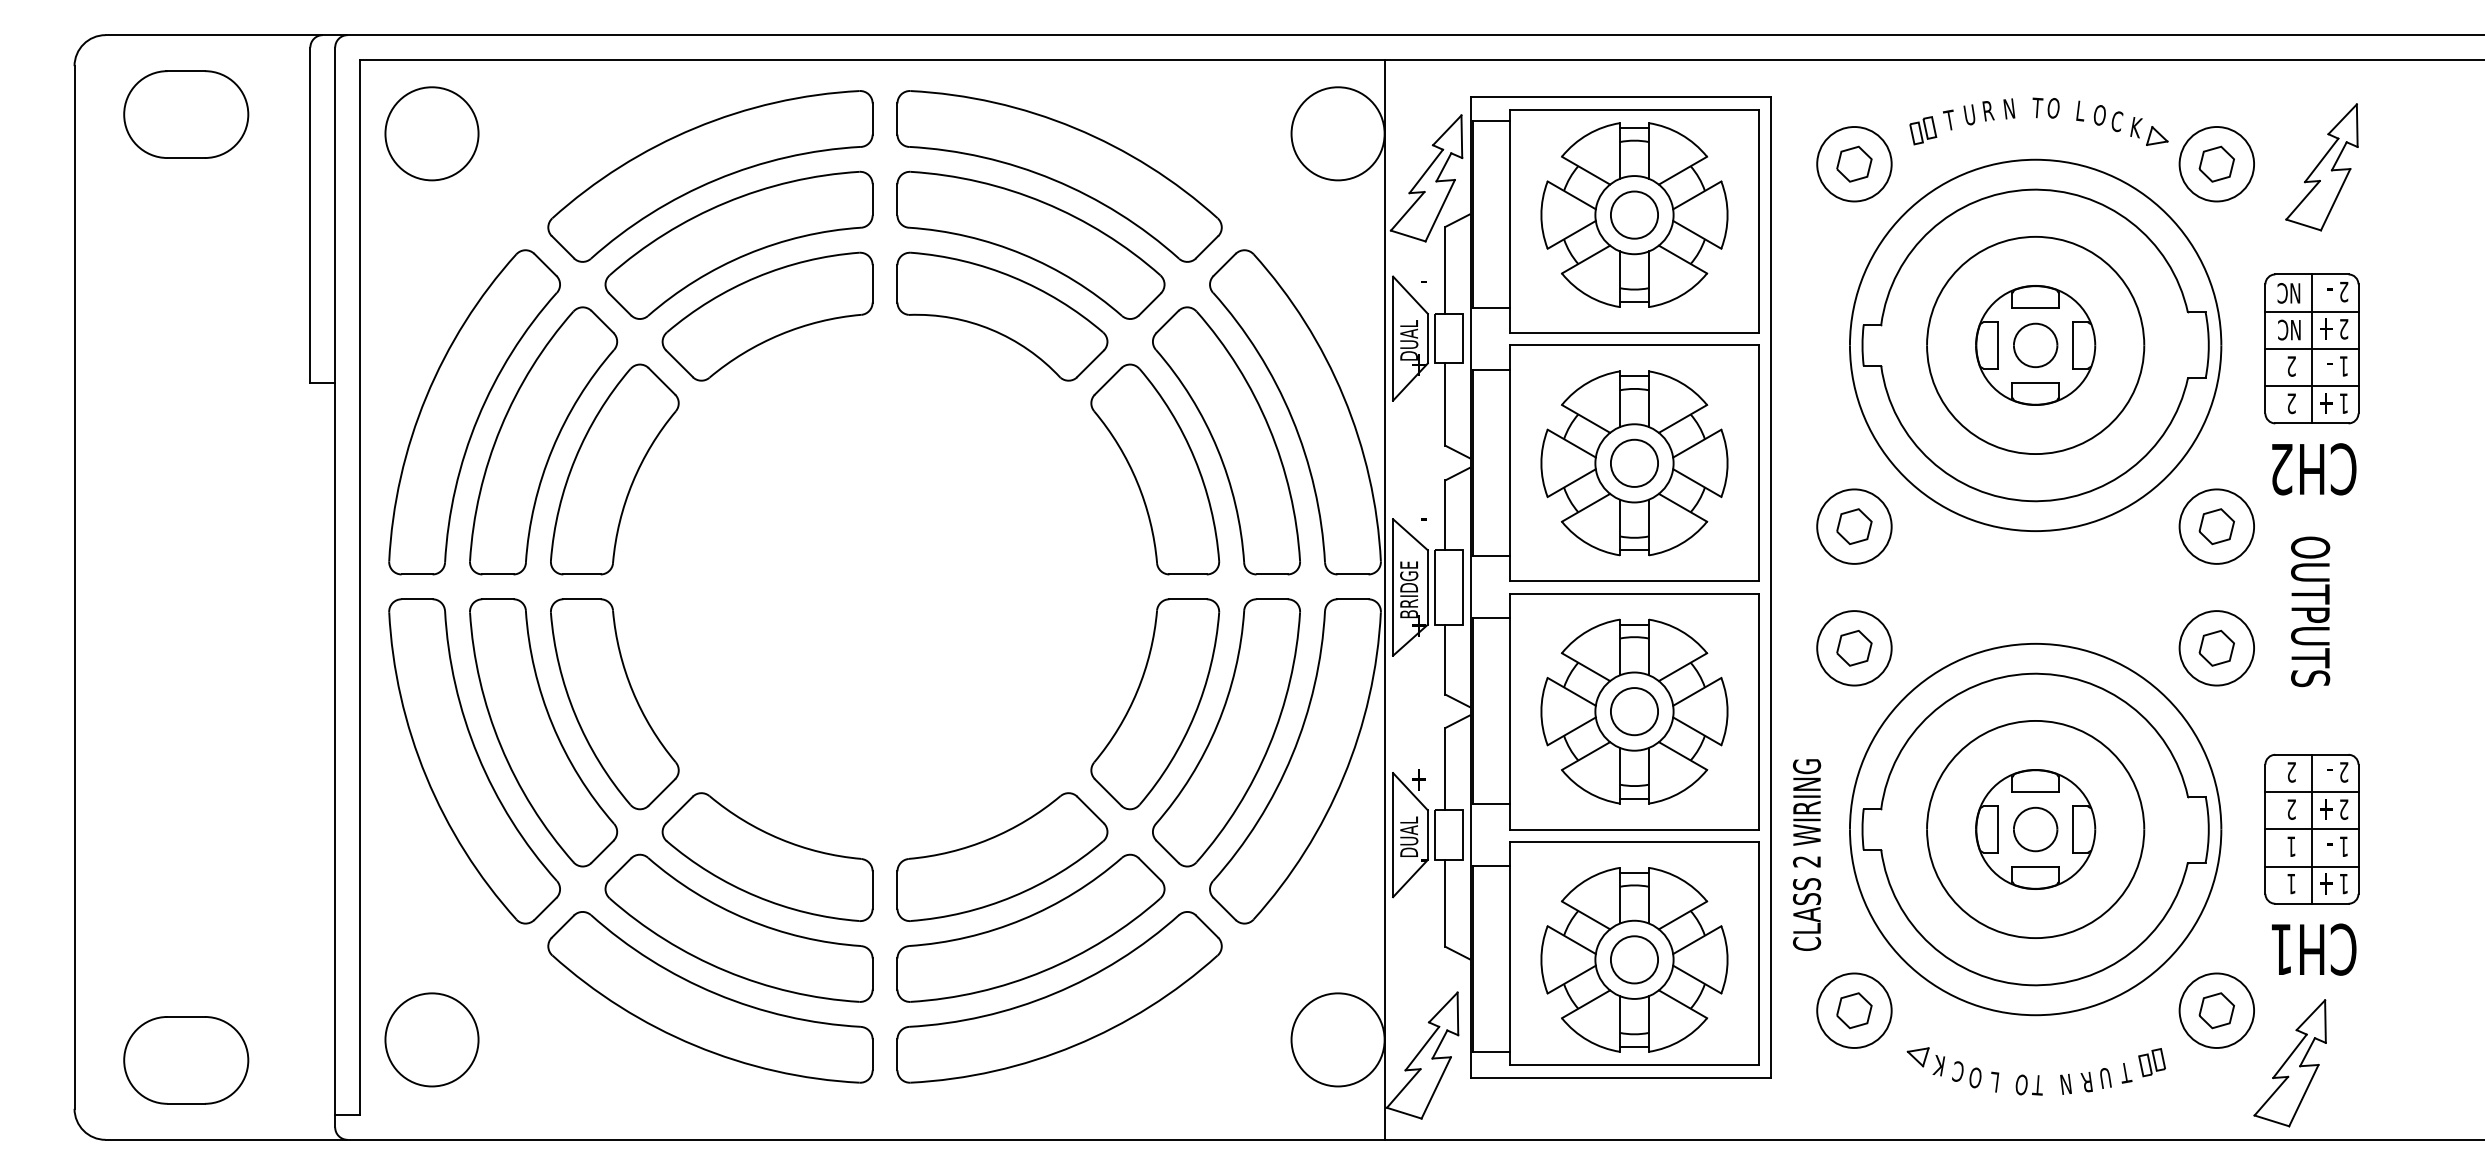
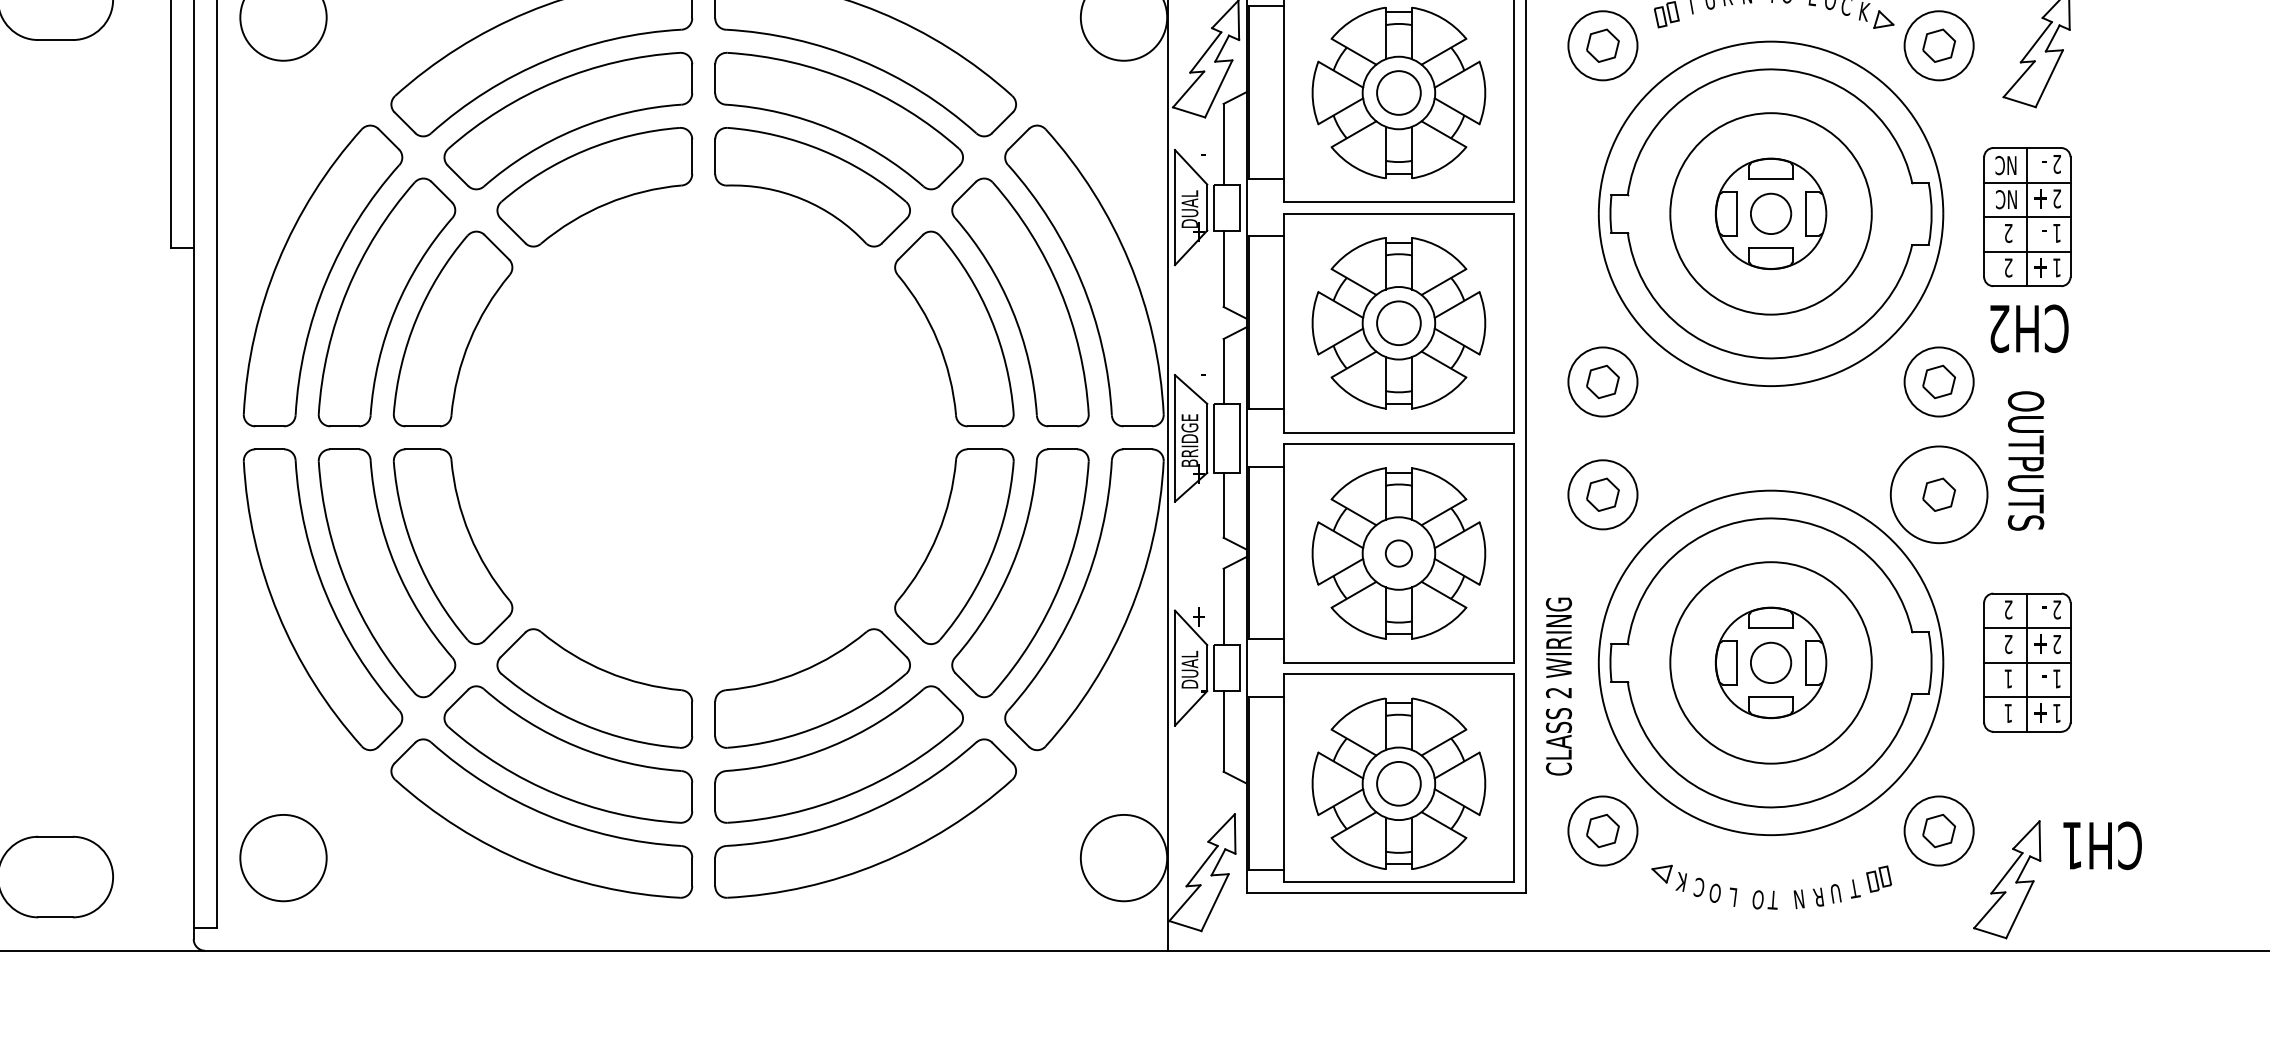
circle: (2216, 648) -> (1938, 495), size x1.4
circle: (1634, 711) -> (1398, 553), size x0.6
text: (2314, 949) -> (2102, 845), moved

